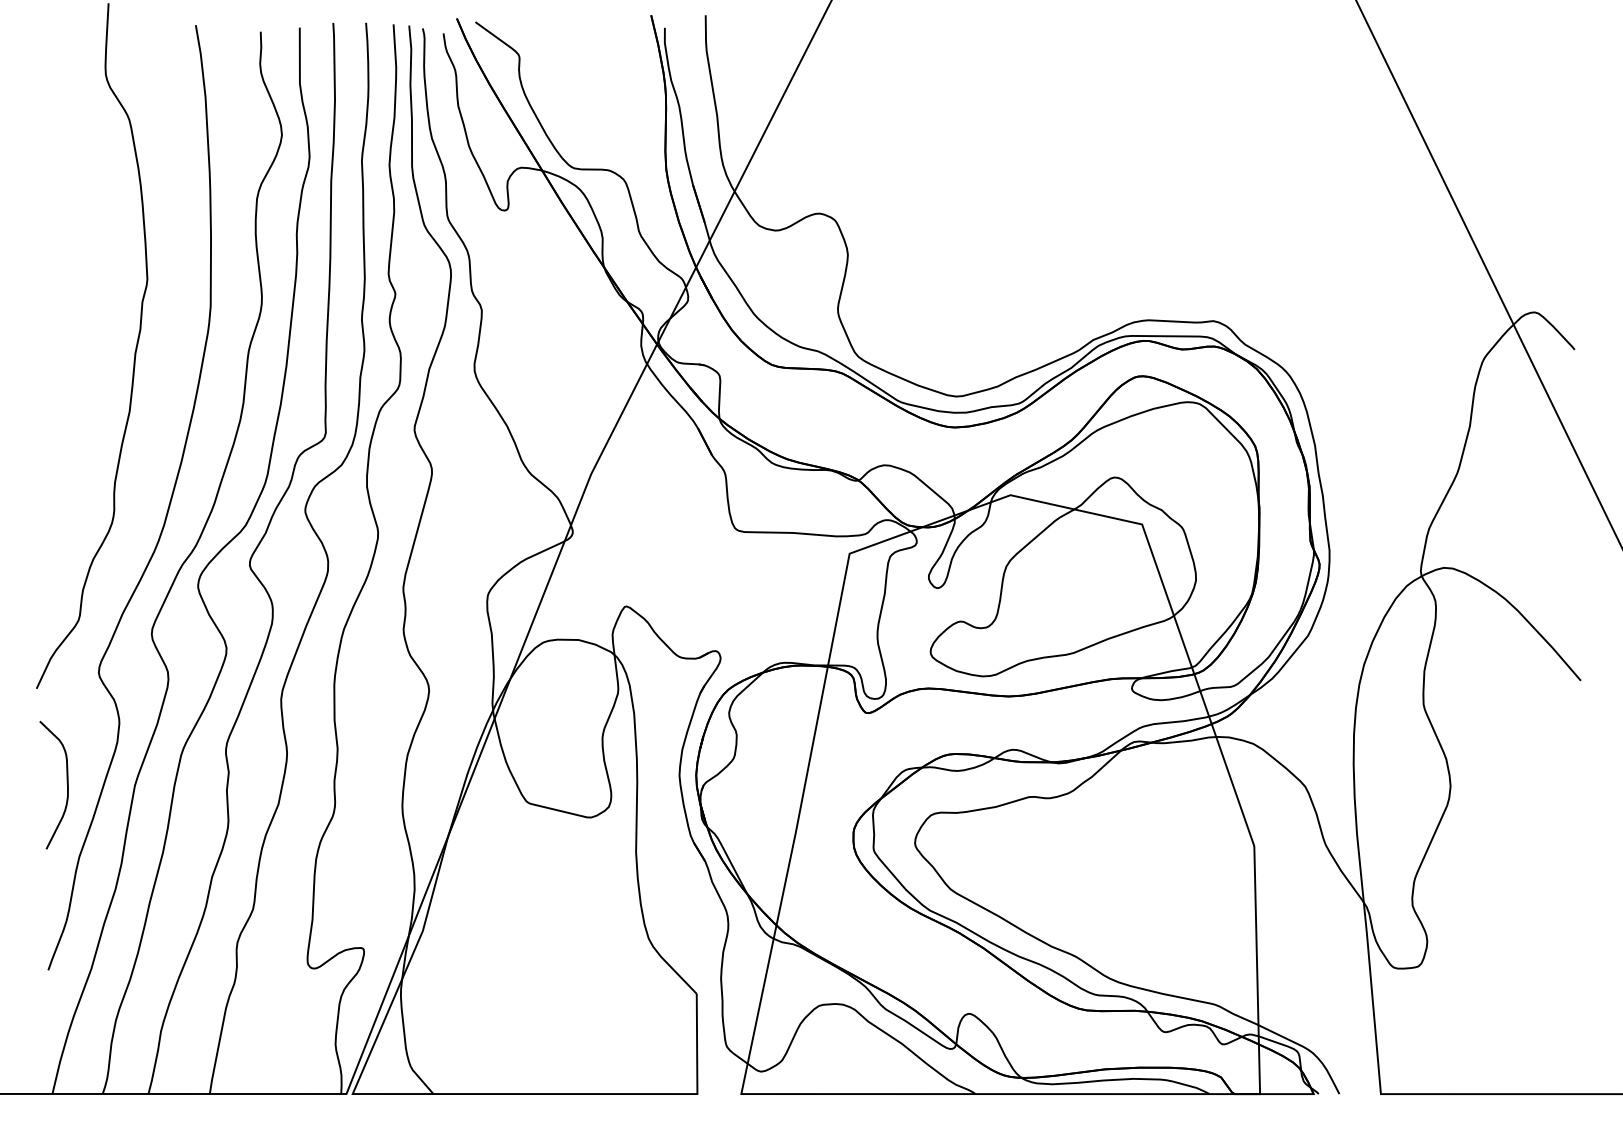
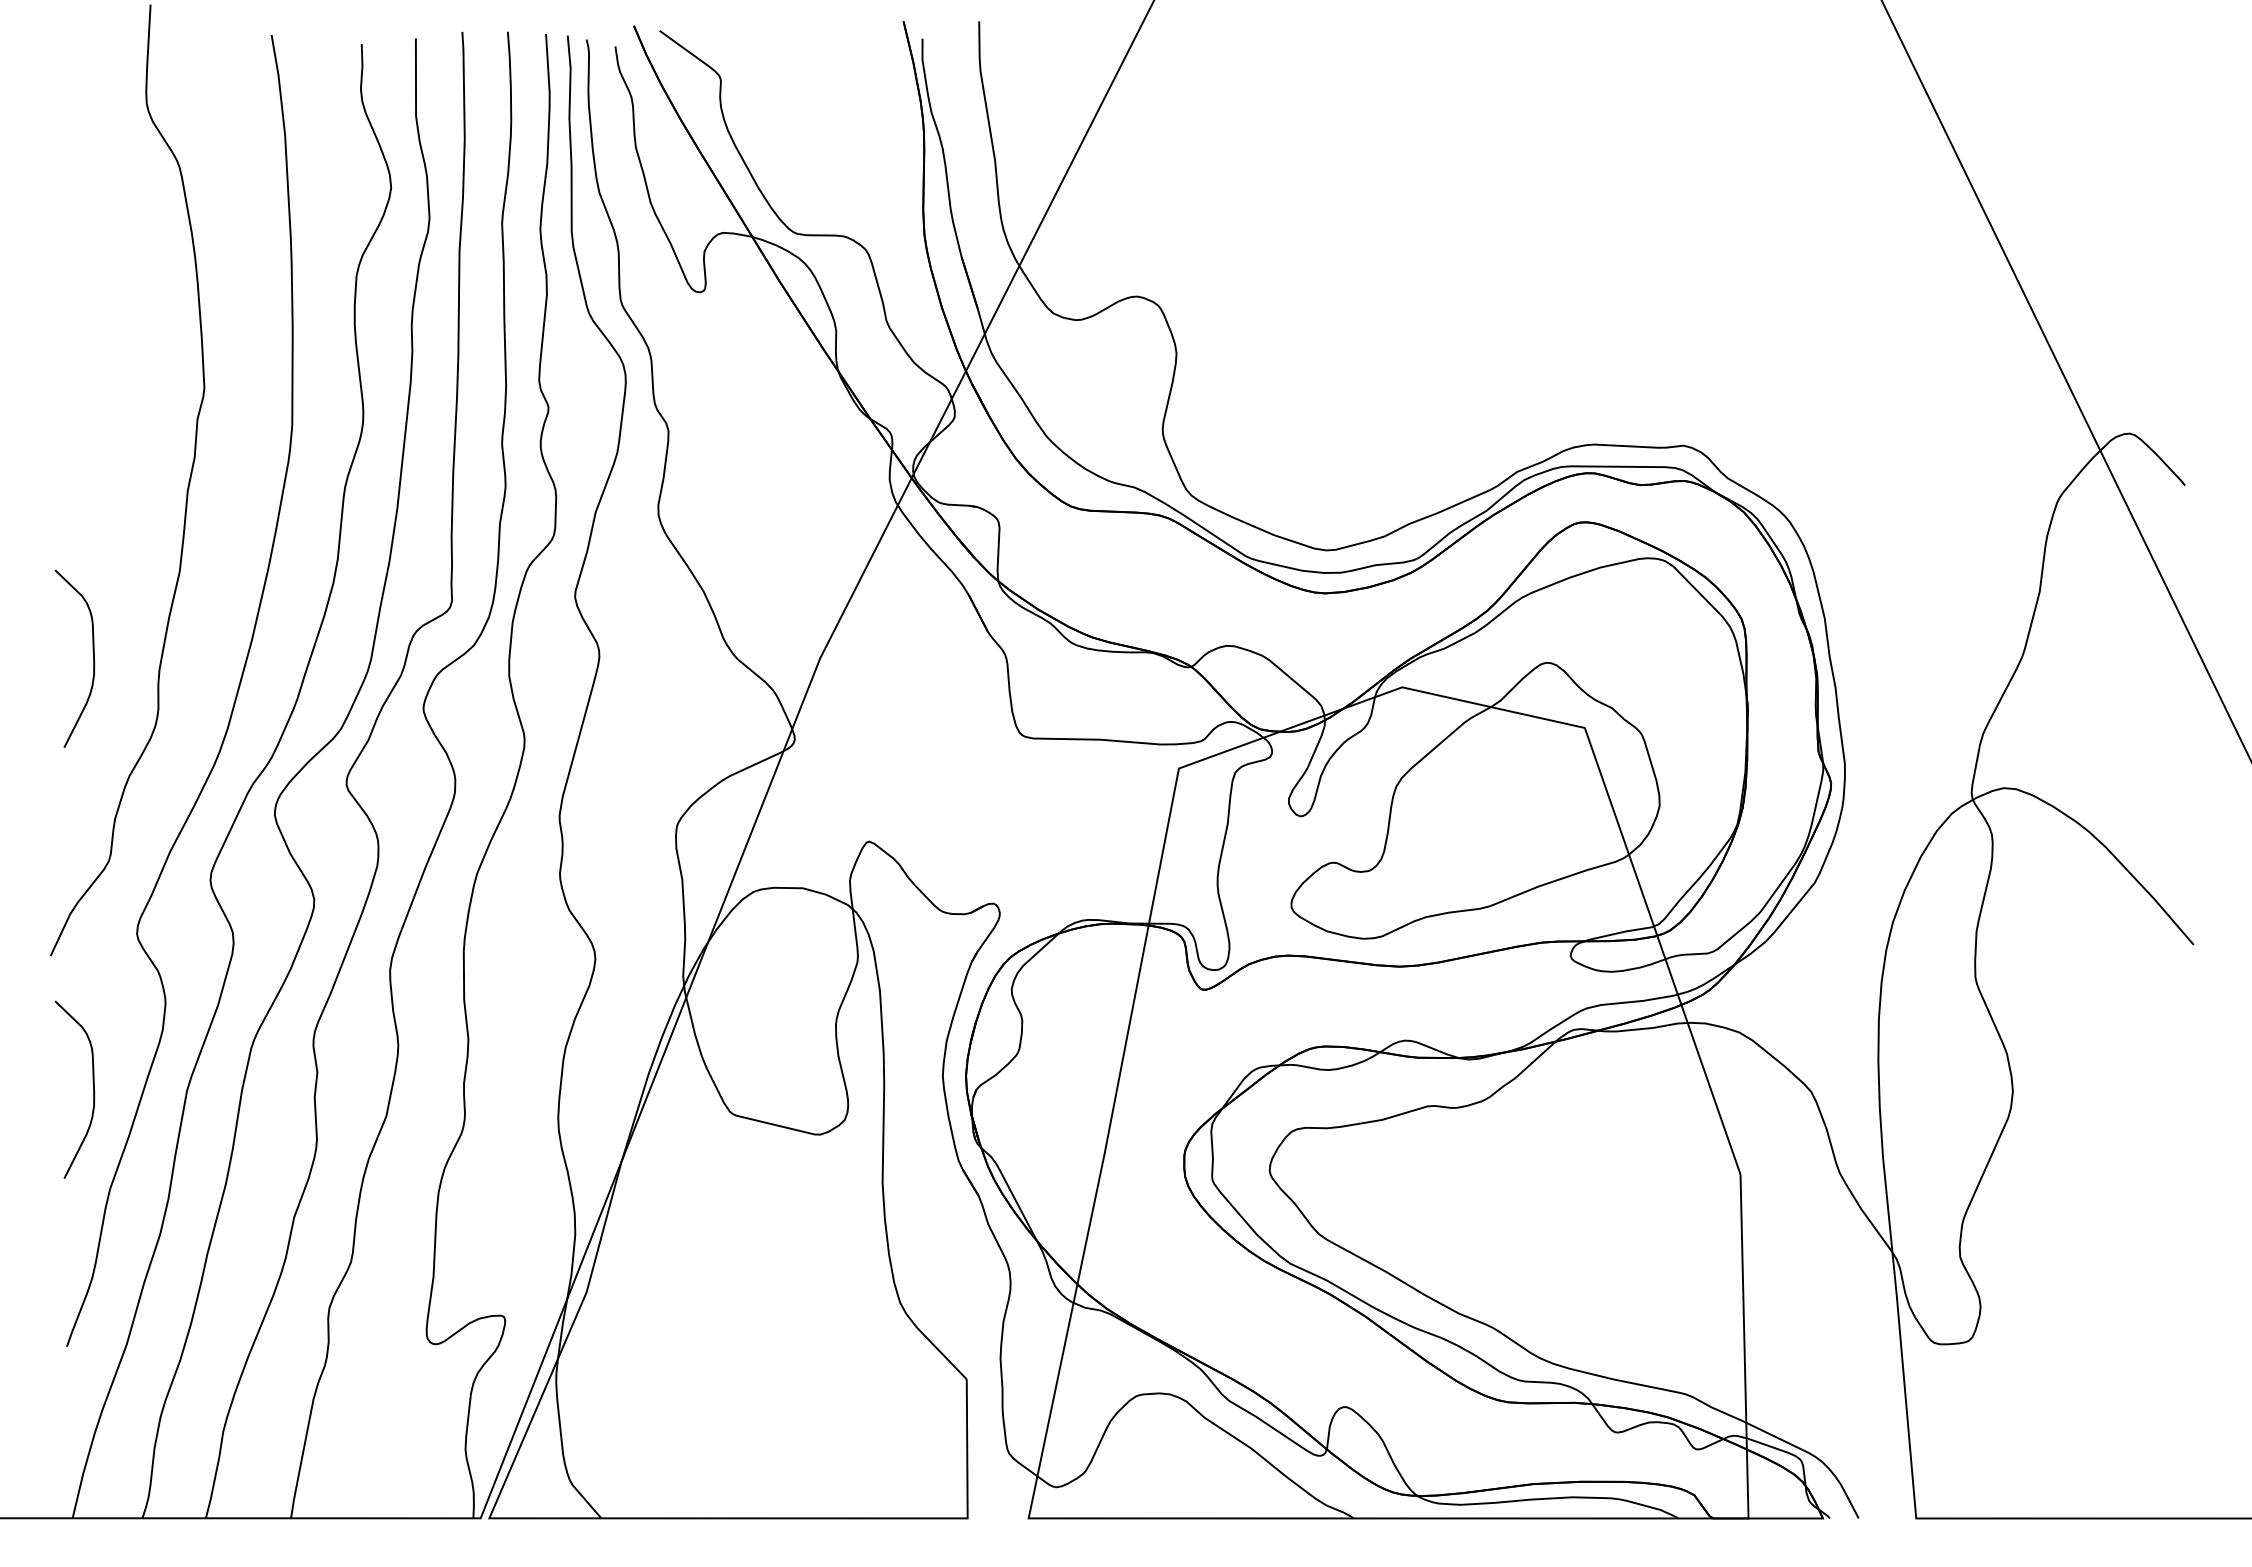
curve: (67, 474) -> (93, 658), added

